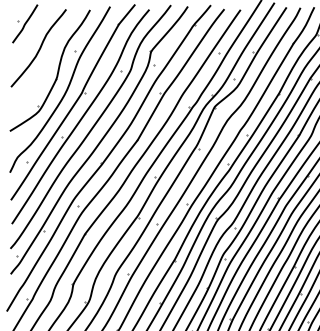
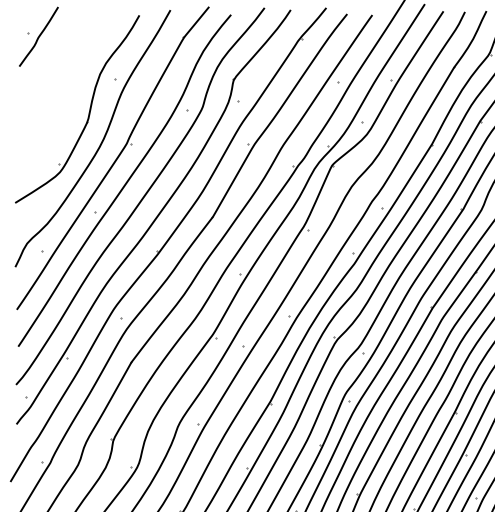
curve: (39, 48) -> (61, 74), removed

